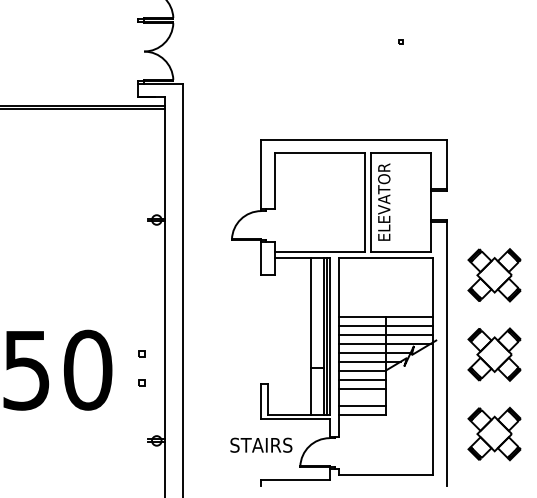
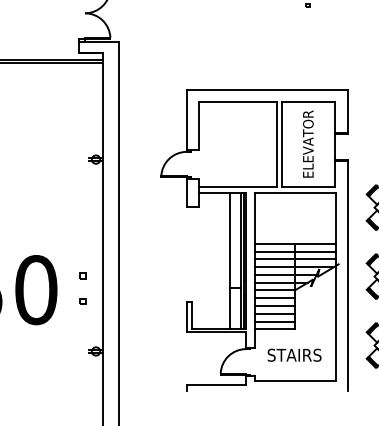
text: (384, 201) -> (308, 143), moved
line: (362, 397) -> (274, 313), added
text: (261, 444) -> (294, 354), moved

